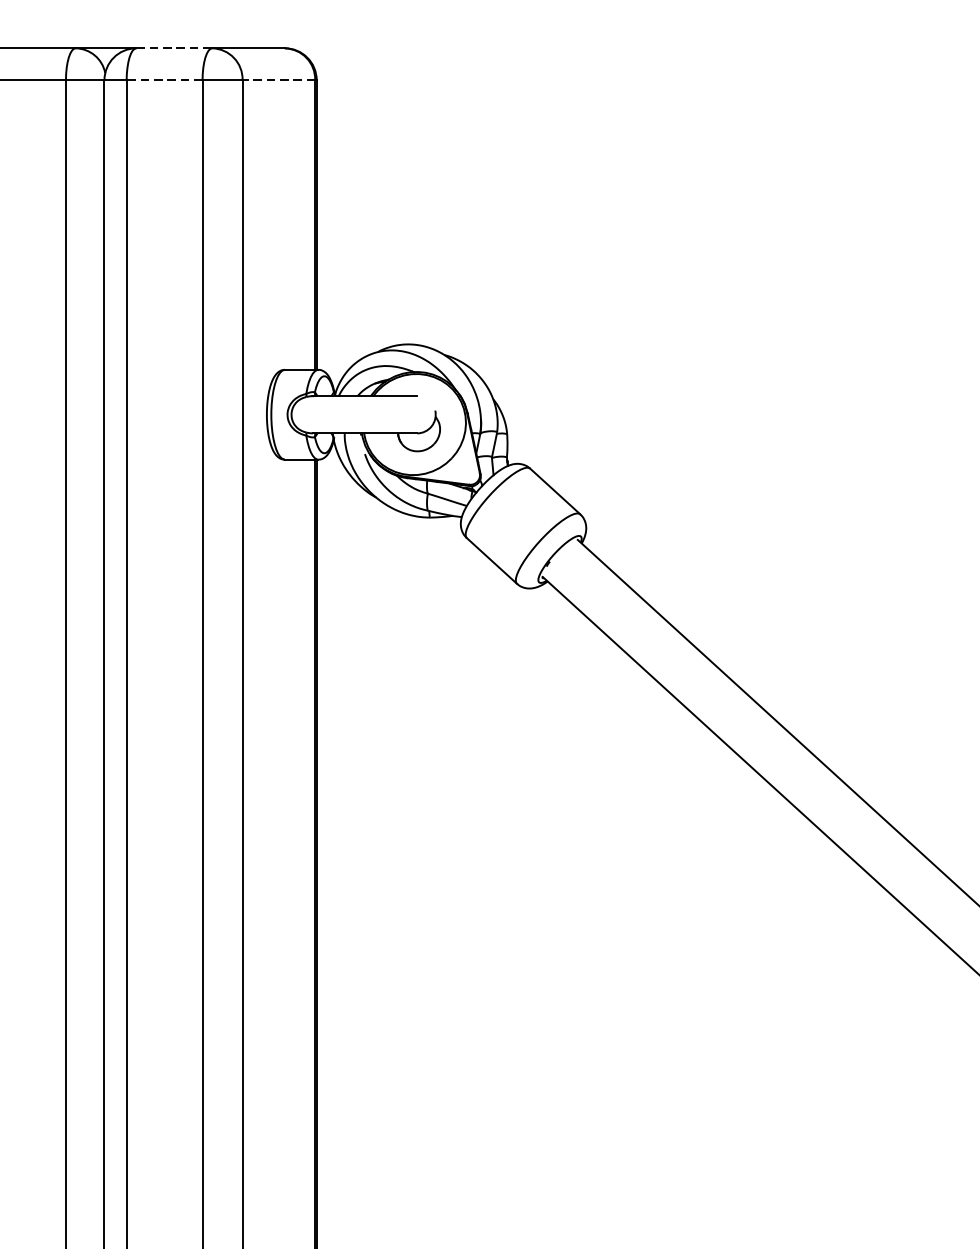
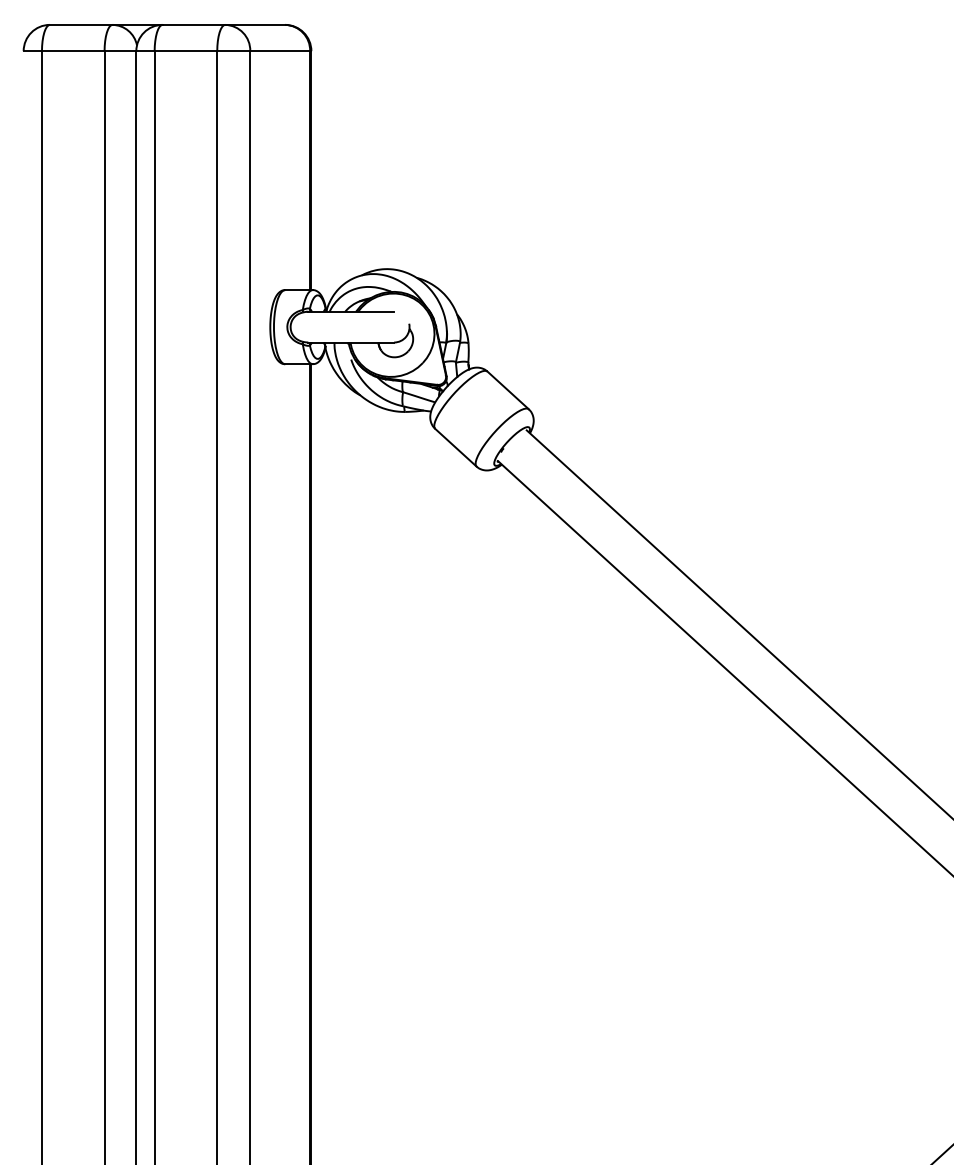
line: (174, 47) -> (194, 24), dashed -> solid
line: (164, 80) -> (185, 51), dashed -> solid
line: (279, 80) -> (280, 51), dashed -> solid

